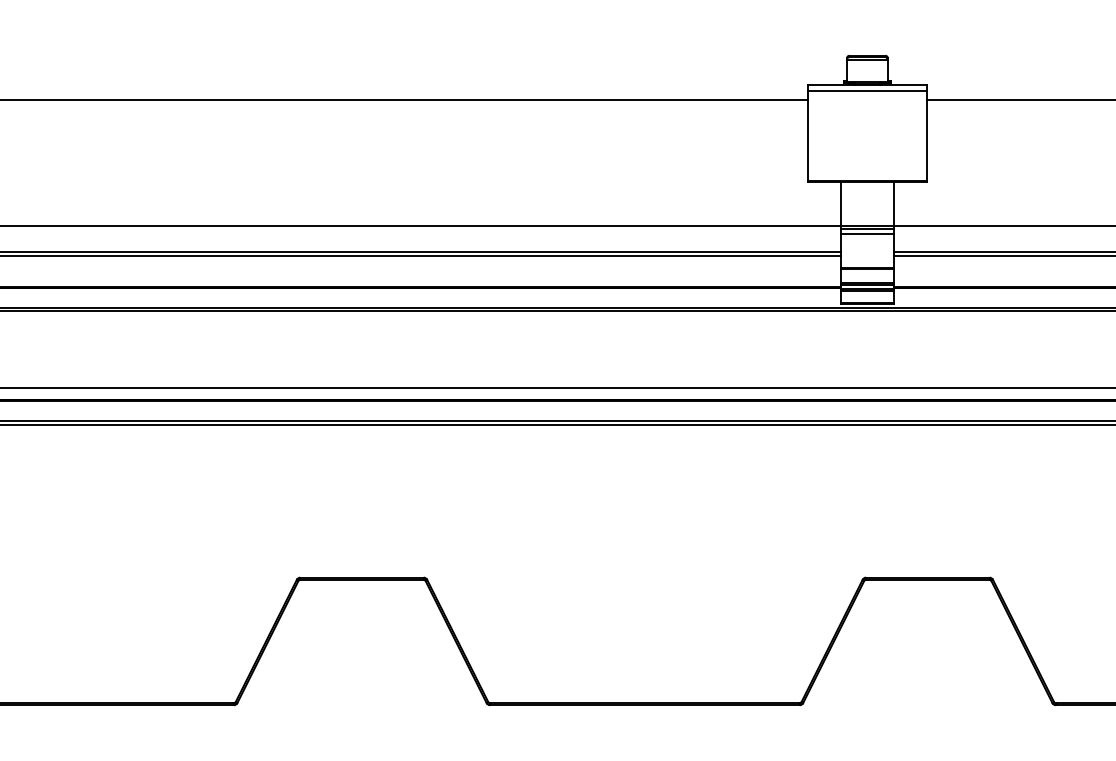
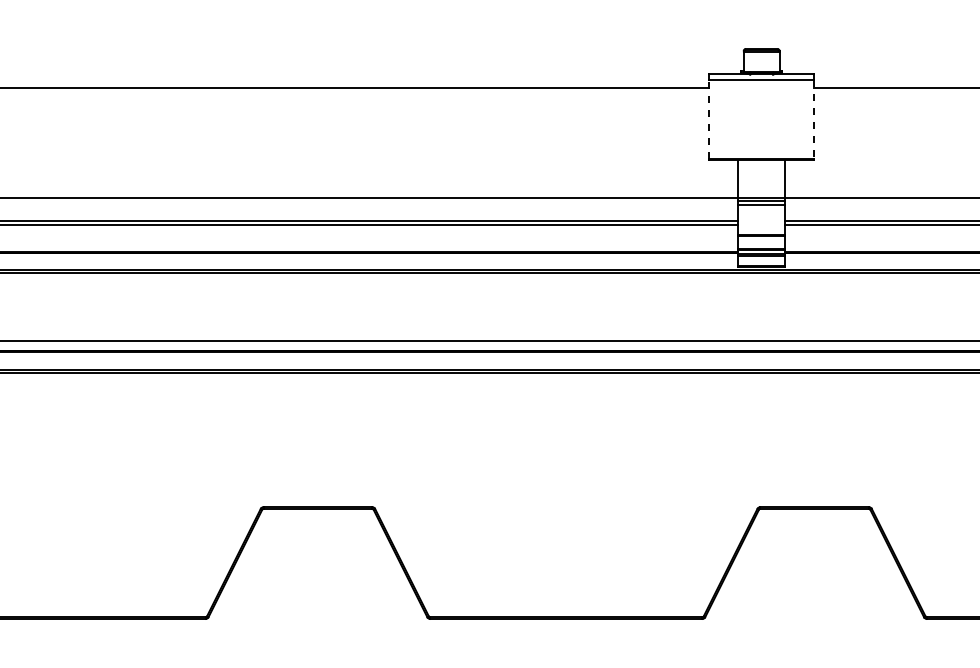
line: (808, 135) -> (709, 118), solid -> dashed
line: (927, 136) -> (814, 119), solid -> dashed

